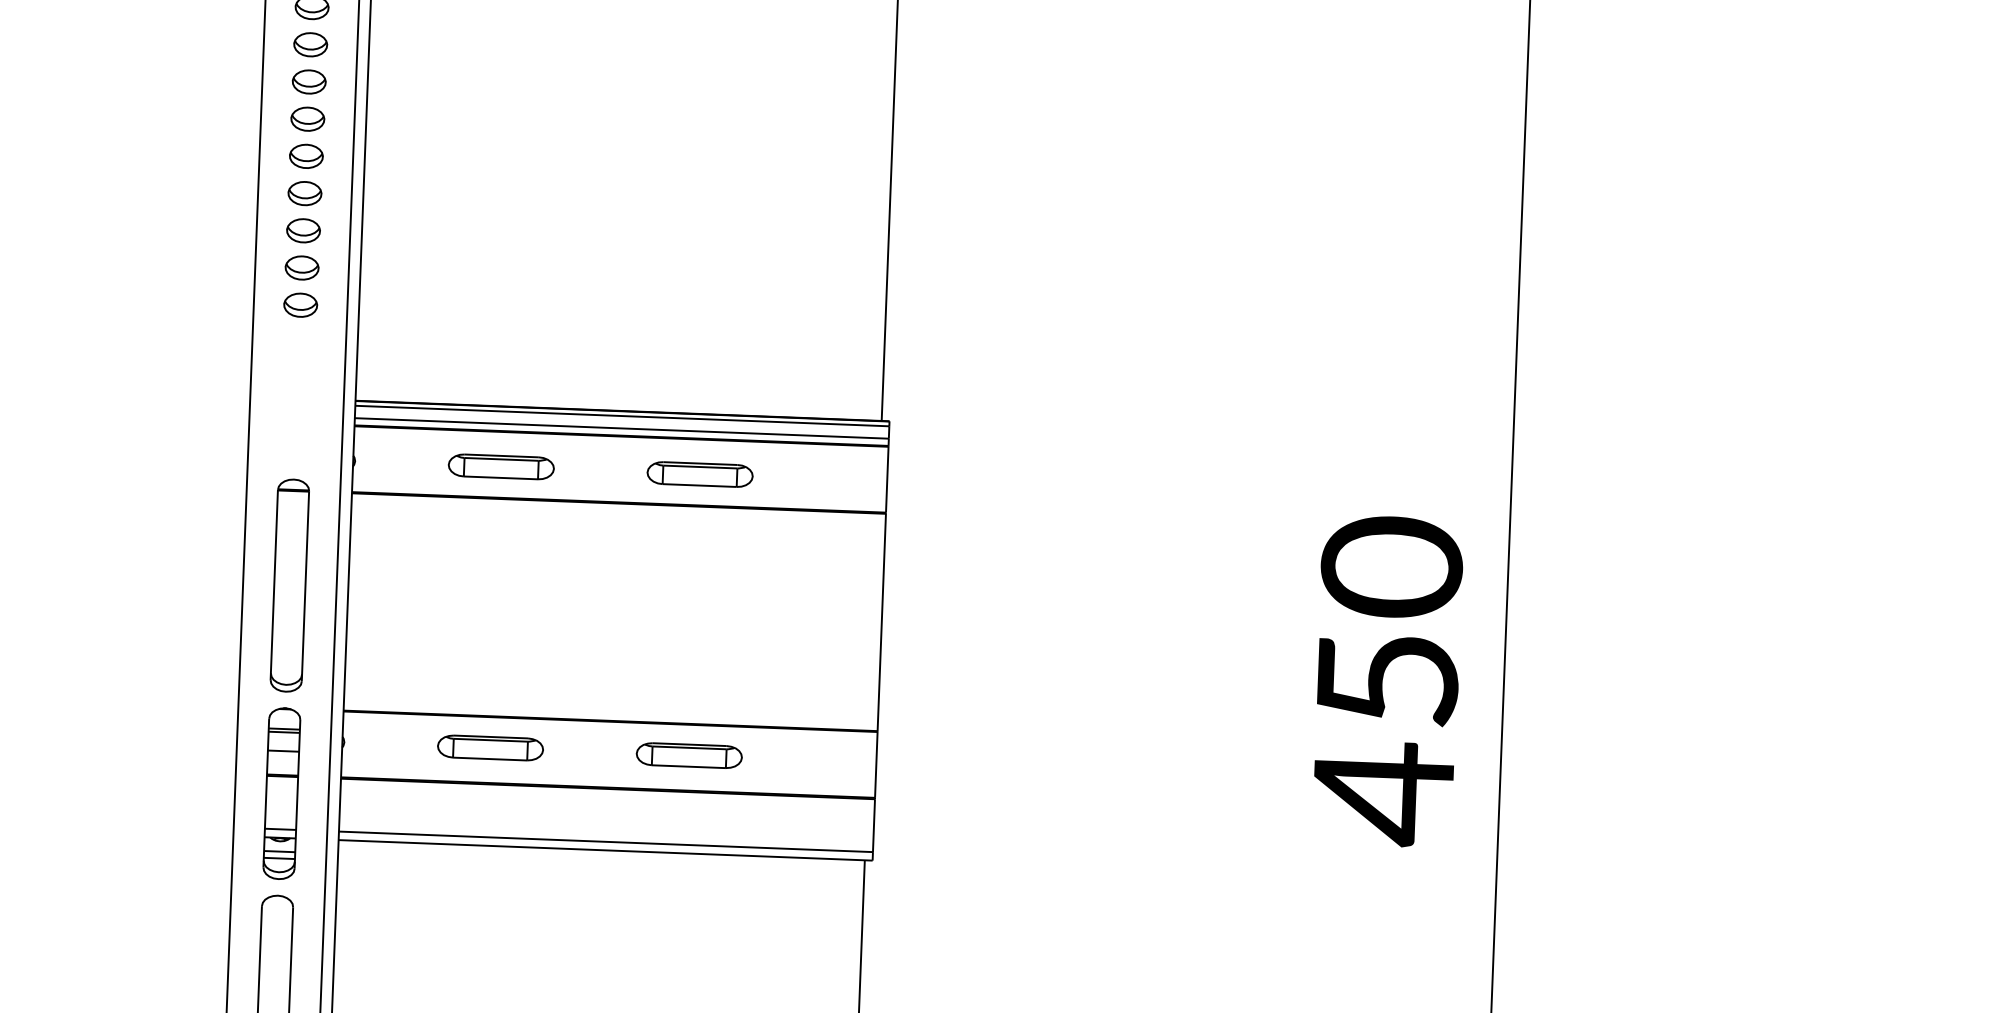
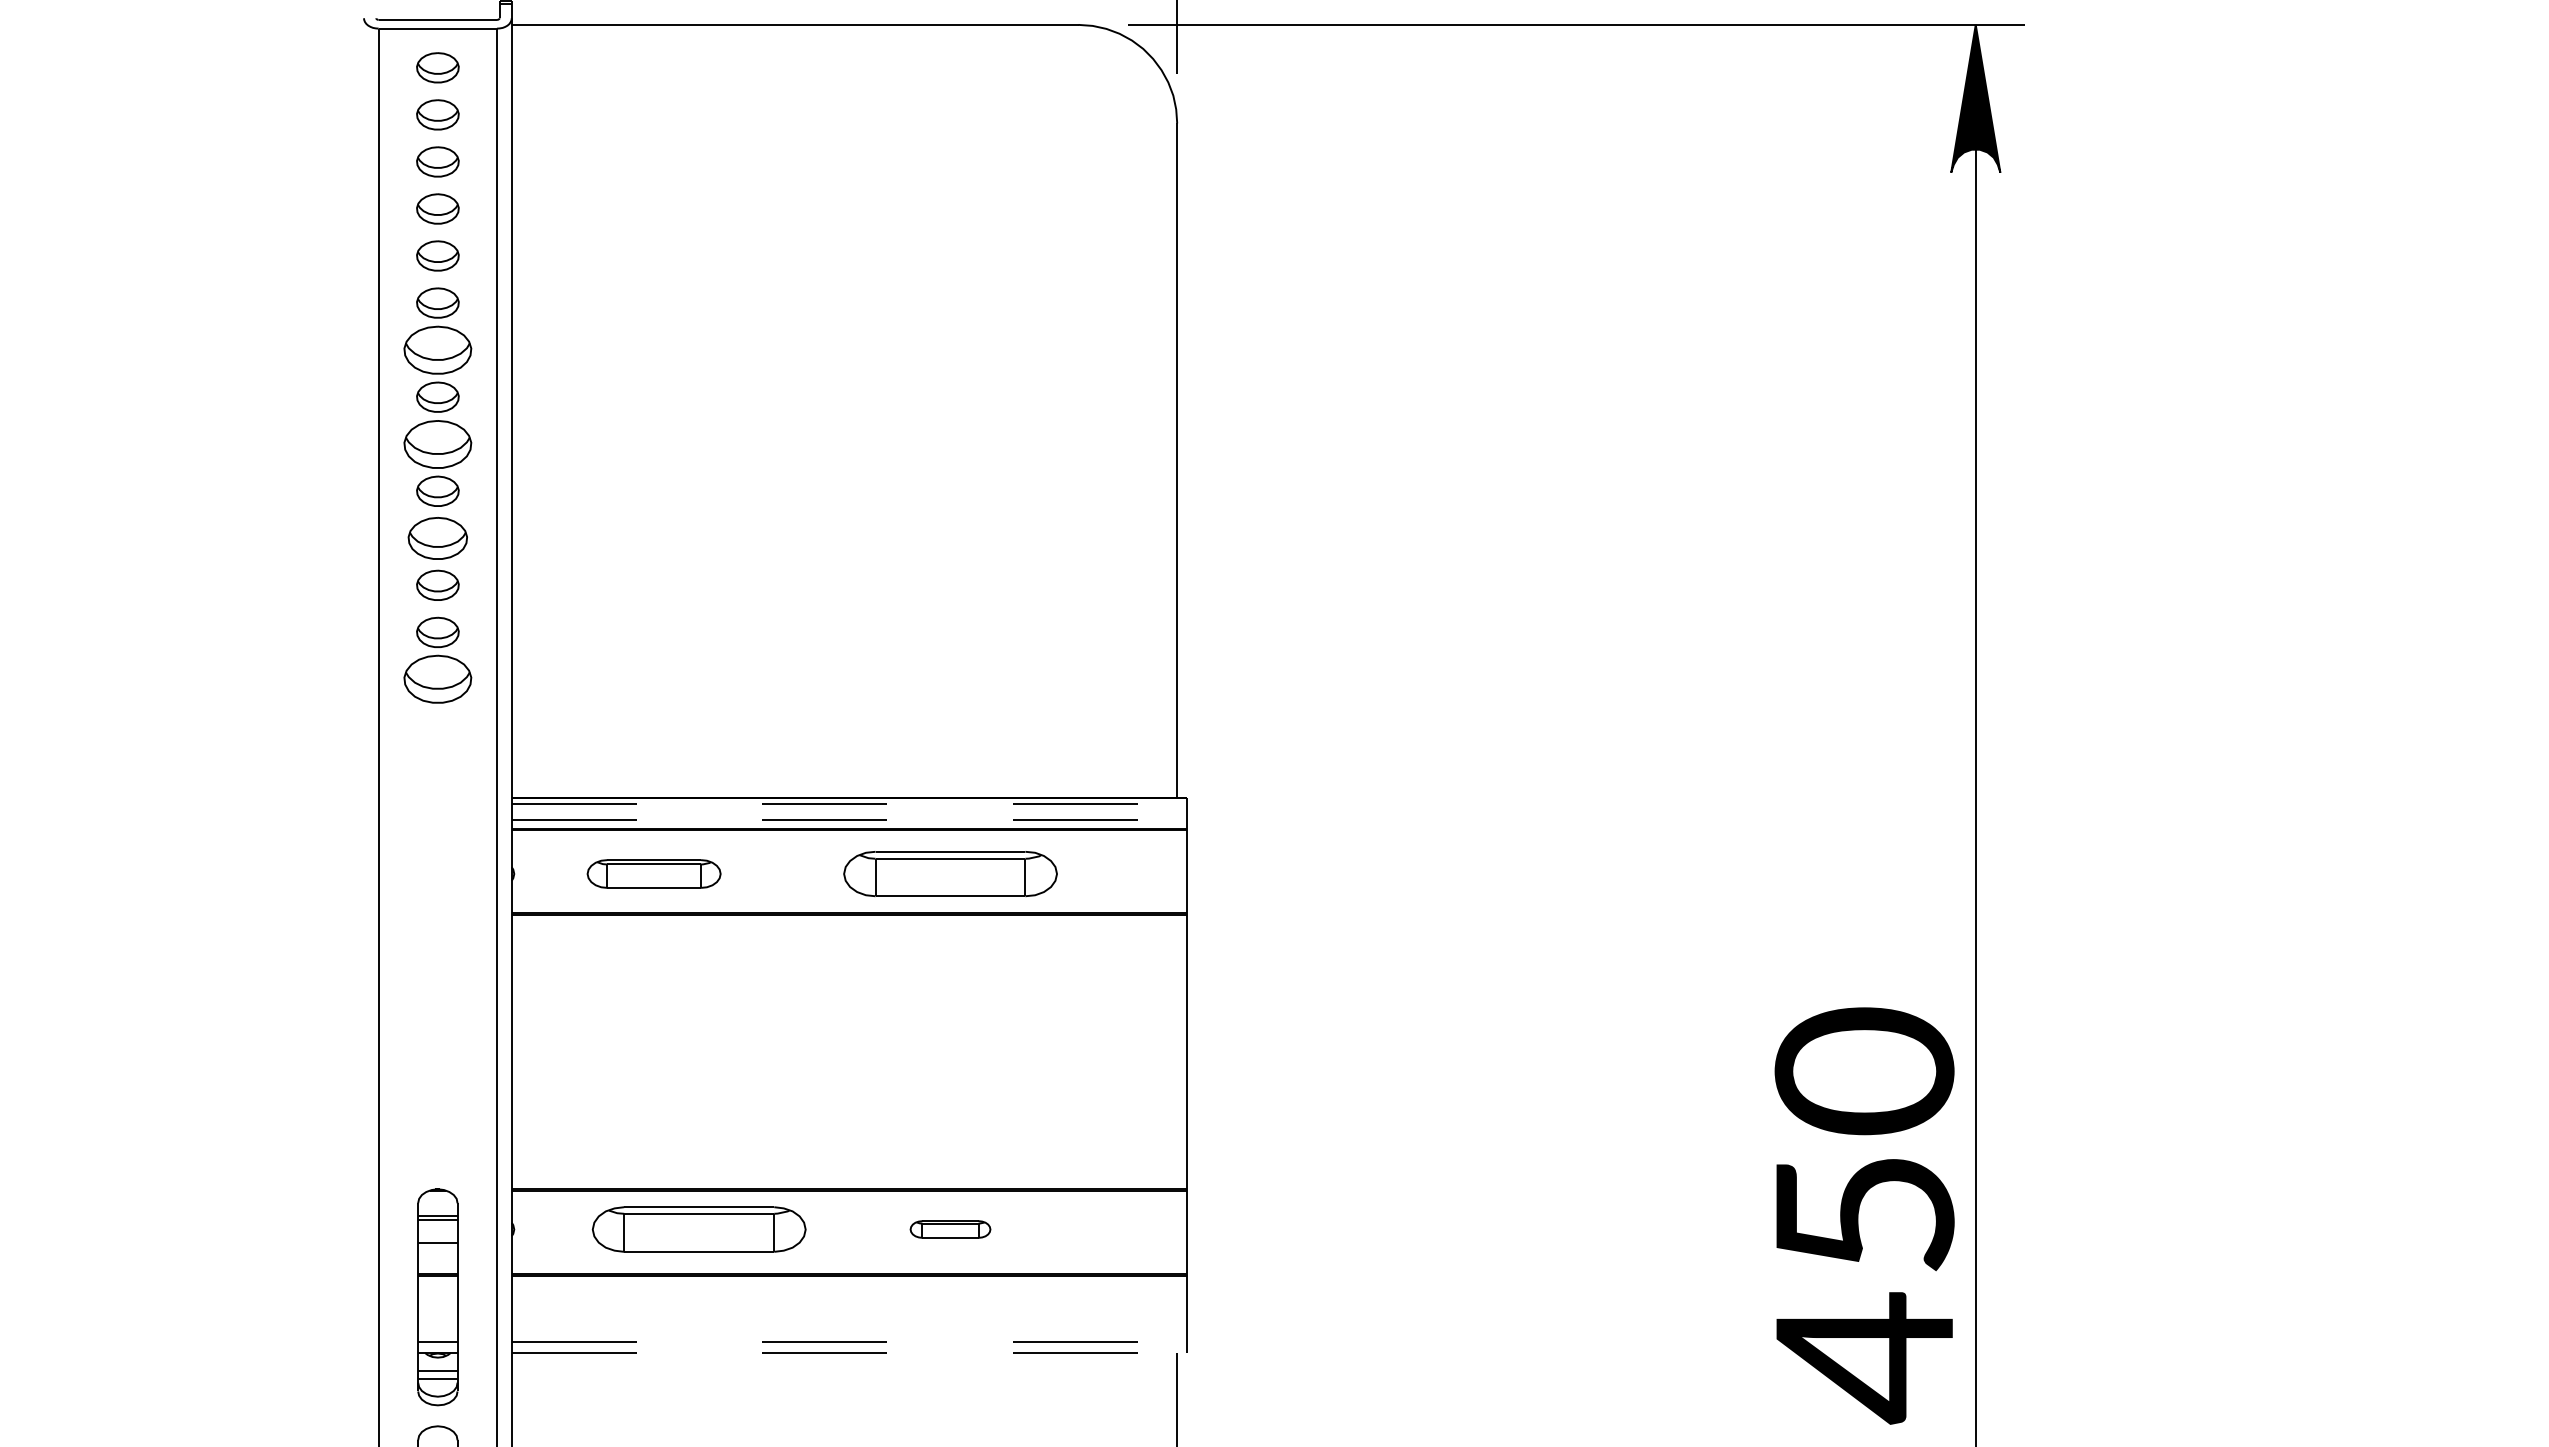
part: (310, 44) -> (437, 349), size x1.6
part: (307, 118) -> (437, 443), size x1.6
part: (304, 192) -> (437, 537), size x1.4
part: (300, 305) -> (437, 679), size x1.6
line: (622, 415) -> (849, 803), solid -> dashed
line: (621, 428) -> (849, 819), solid -> dashed
part: (500, 466) -> (653, 873), moved
part: (700, 474) -> (950, 873), size x1.6
part: (289, 585) -> (437, 1034), removed
text: (1387, 681) -> (1864, 1215), moved
part: (490, 747) -> (698, 1229), size x1.6
part: (689, 755) -> (950, 1229), size x0.6
line: (606, 841) -> (849, 1342), solid -> dashed
line: (605, 850) -> (849, 1353), solid -> dashed

